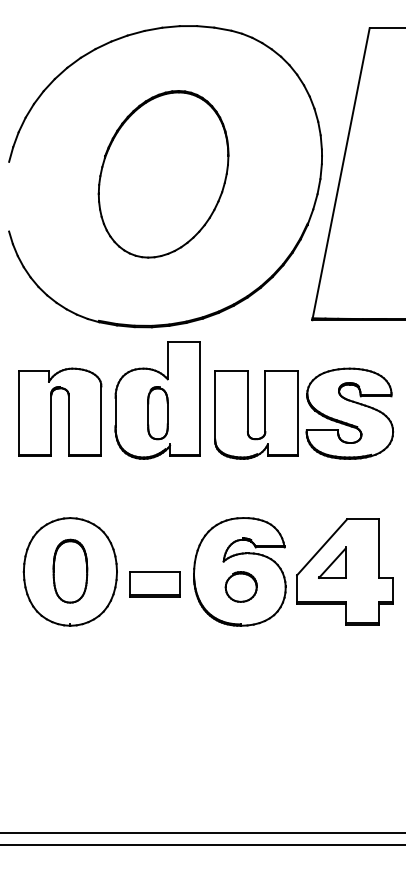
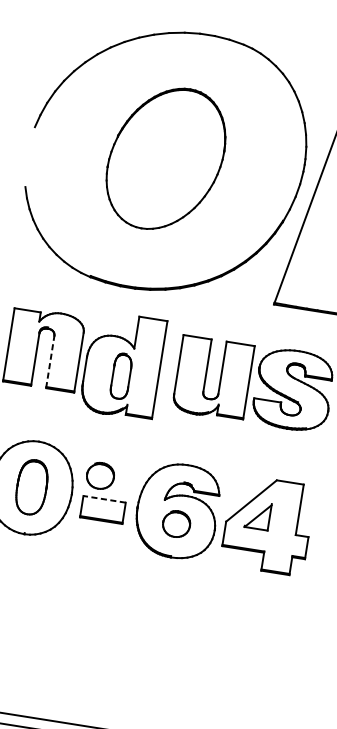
part: (157, 400) -> (122, 365), moved
line: (68, 425) -> (50, 361), solid -> dashed
part: (145, 545) -> (99, 475), added
line: (155, 571) -> (104, 499), solid -> dashed

